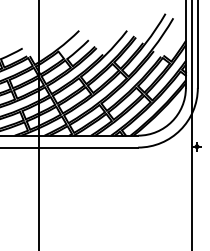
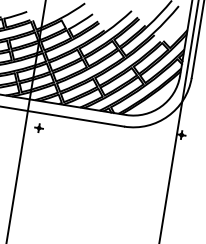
part: (52, 162) -> (38, 127), added

